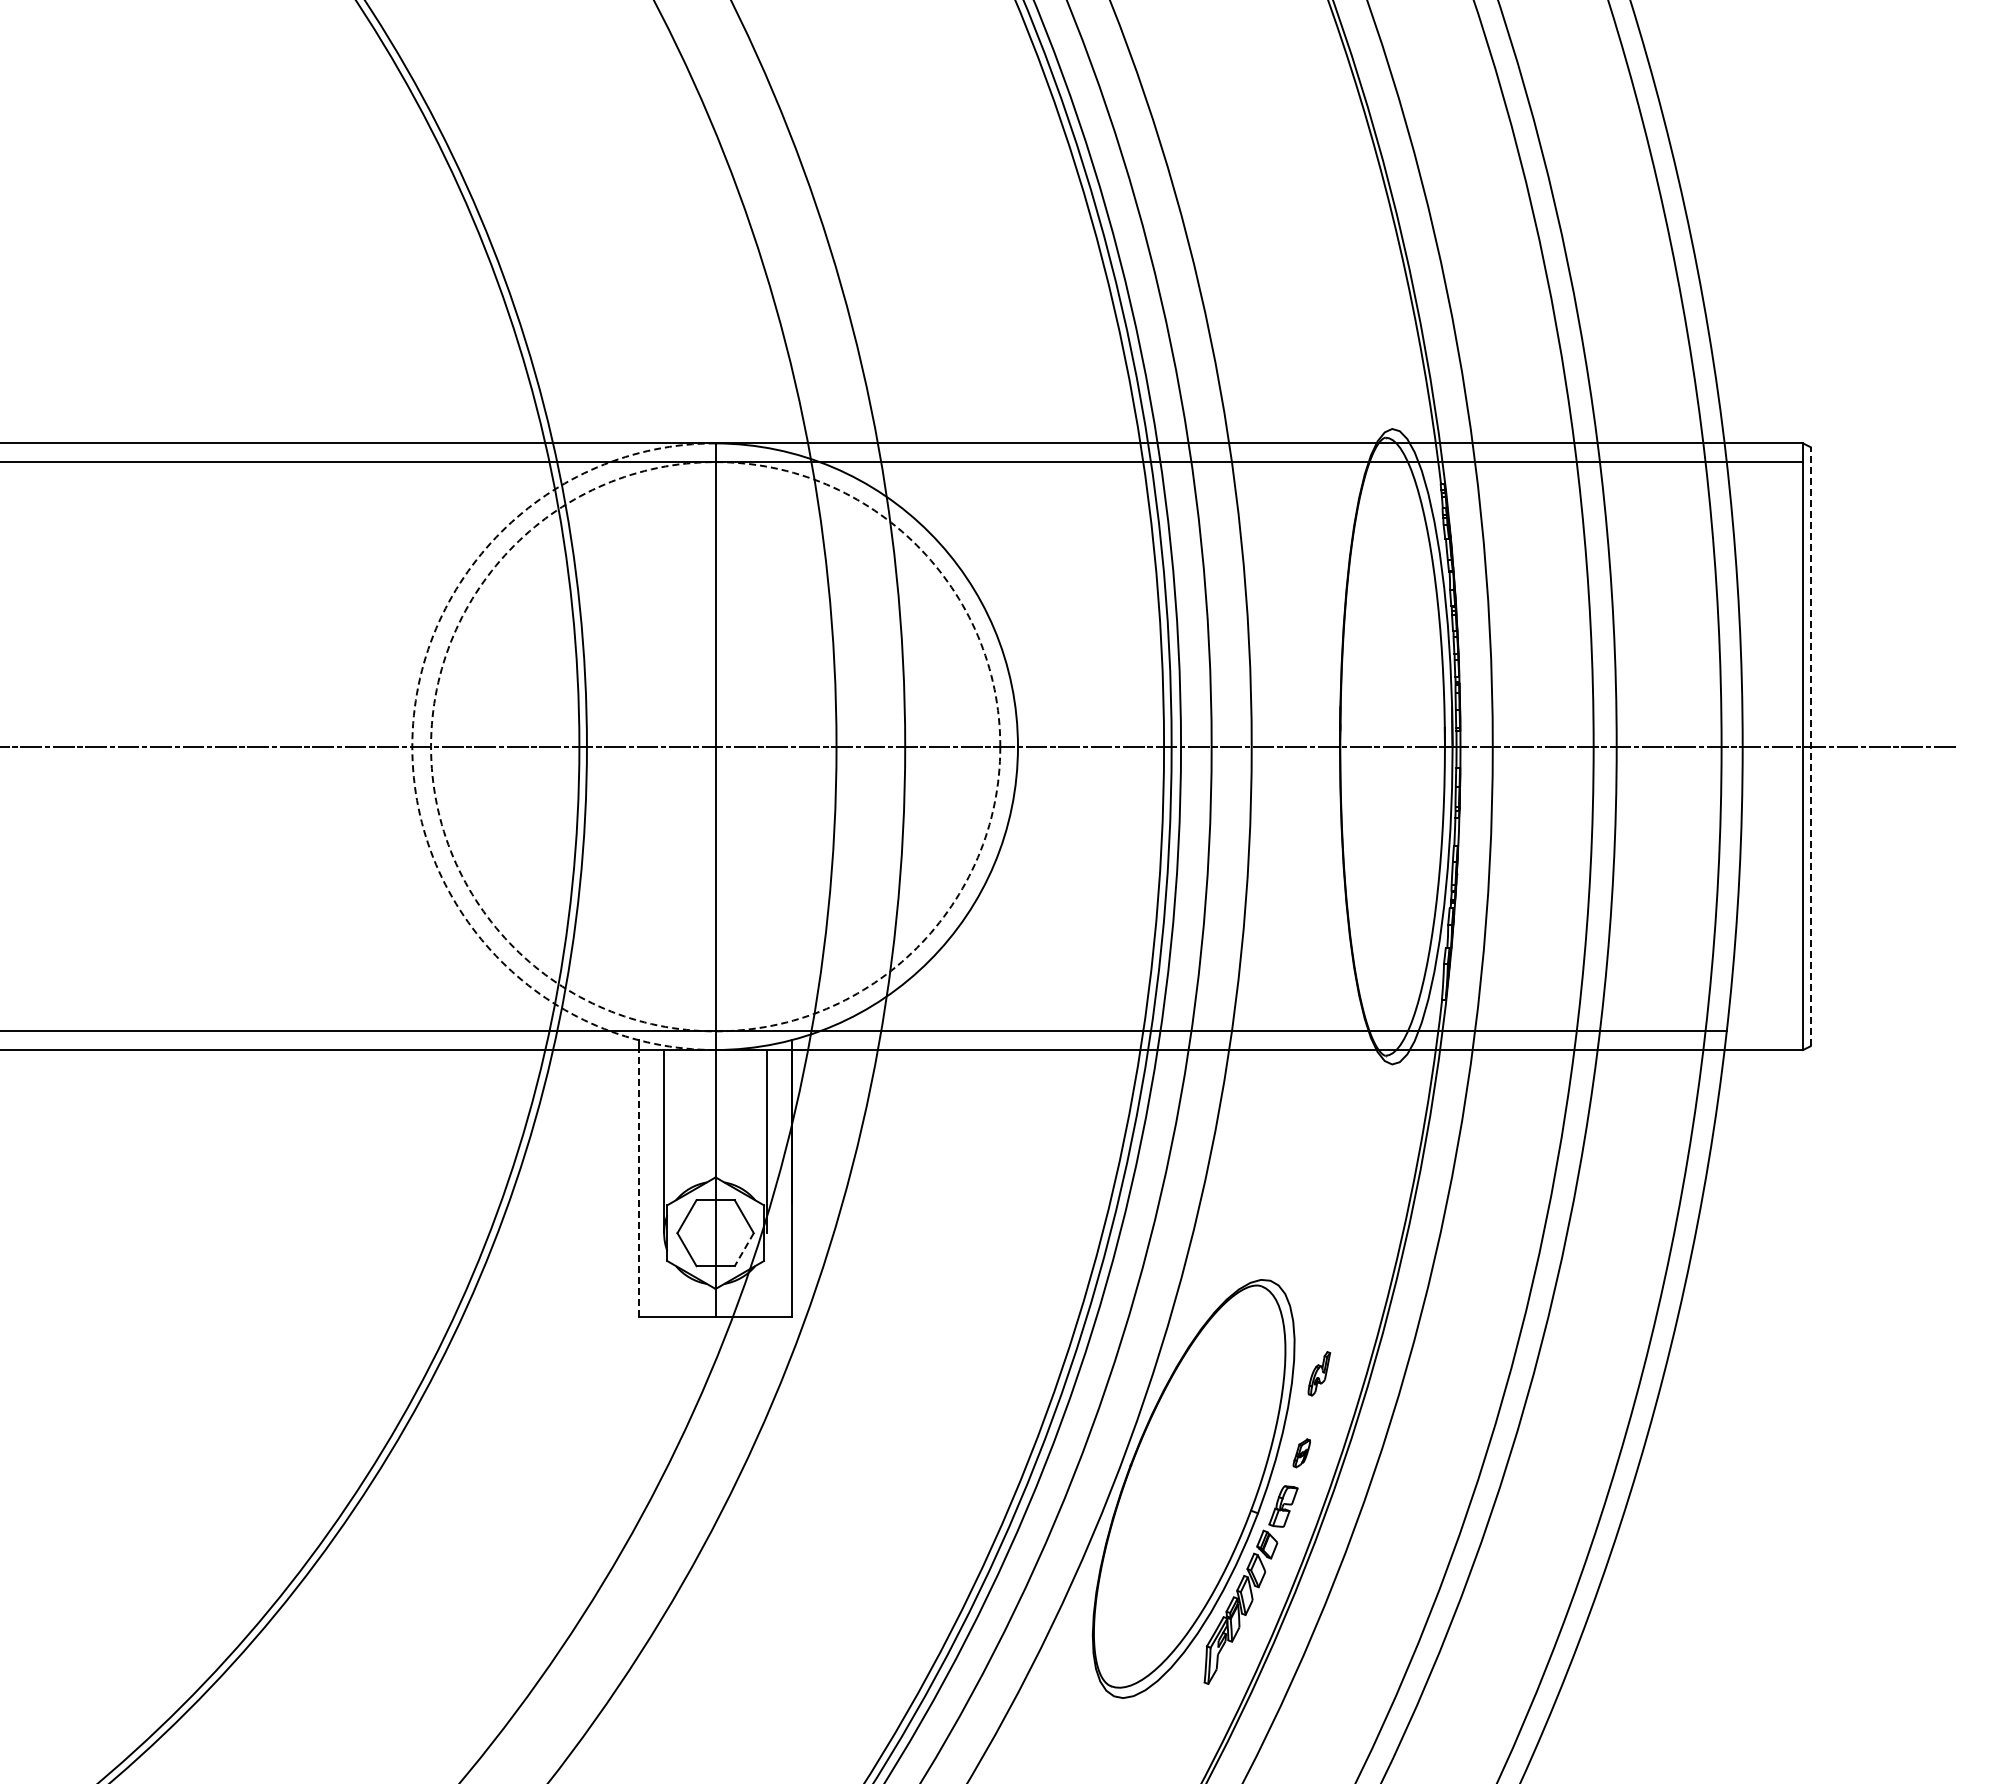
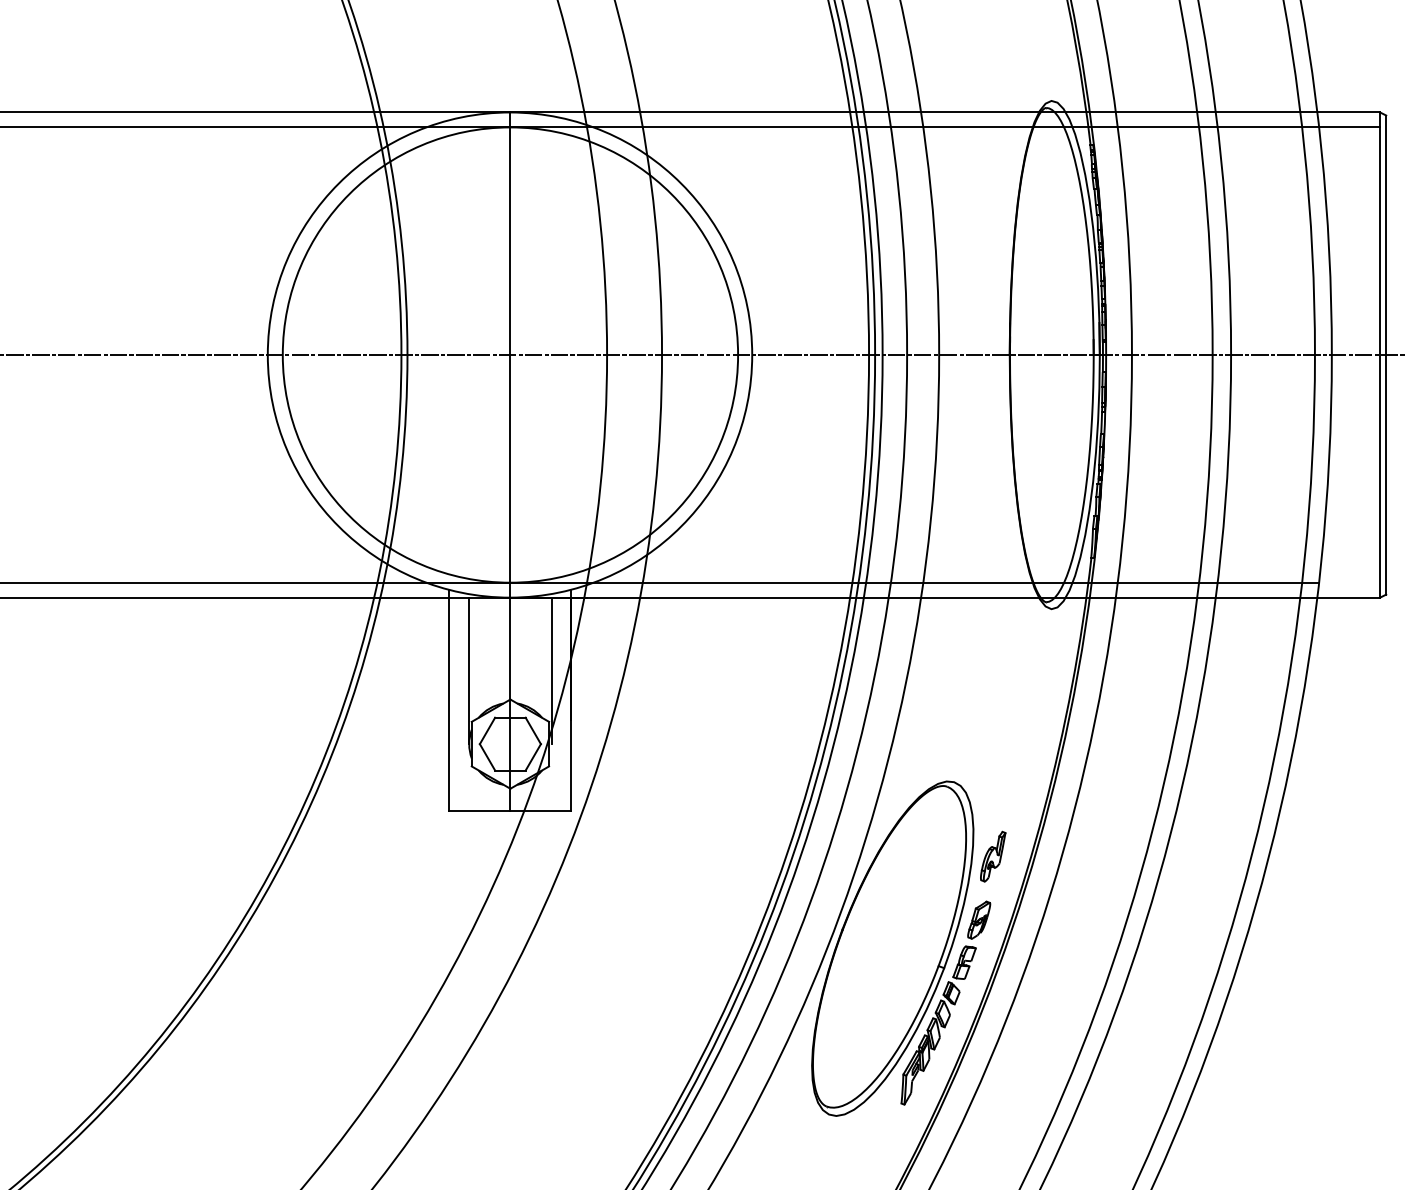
arc: (412, 746) -> (267, 354), dashed -> solid
circle: (715, 746) -> (510, 354), dashed -> solid
line: (1810, 746) -> (1386, 354), dashed -> solid
line: (639, 1183) -> (449, 704), dashed -> solid
line: (744, 1250) -> (533, 757), dashed -> solid
part: (1319, 1373) -> (993, 856), size x1.43
part: (1301, 1453) -> (978, 920), size x1.67

